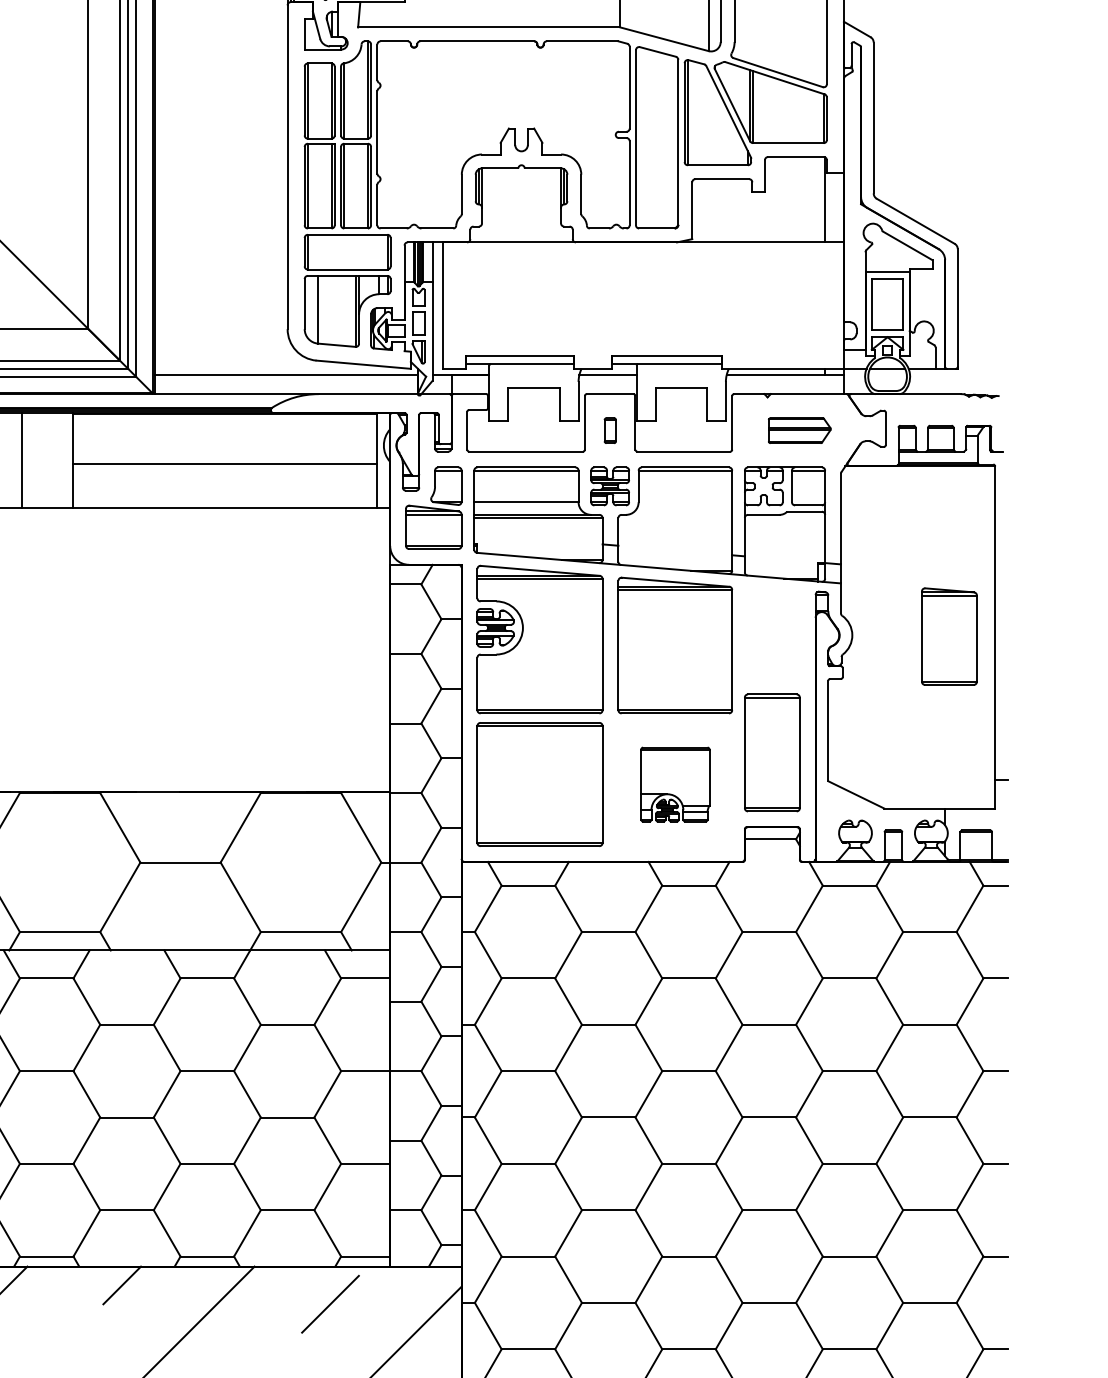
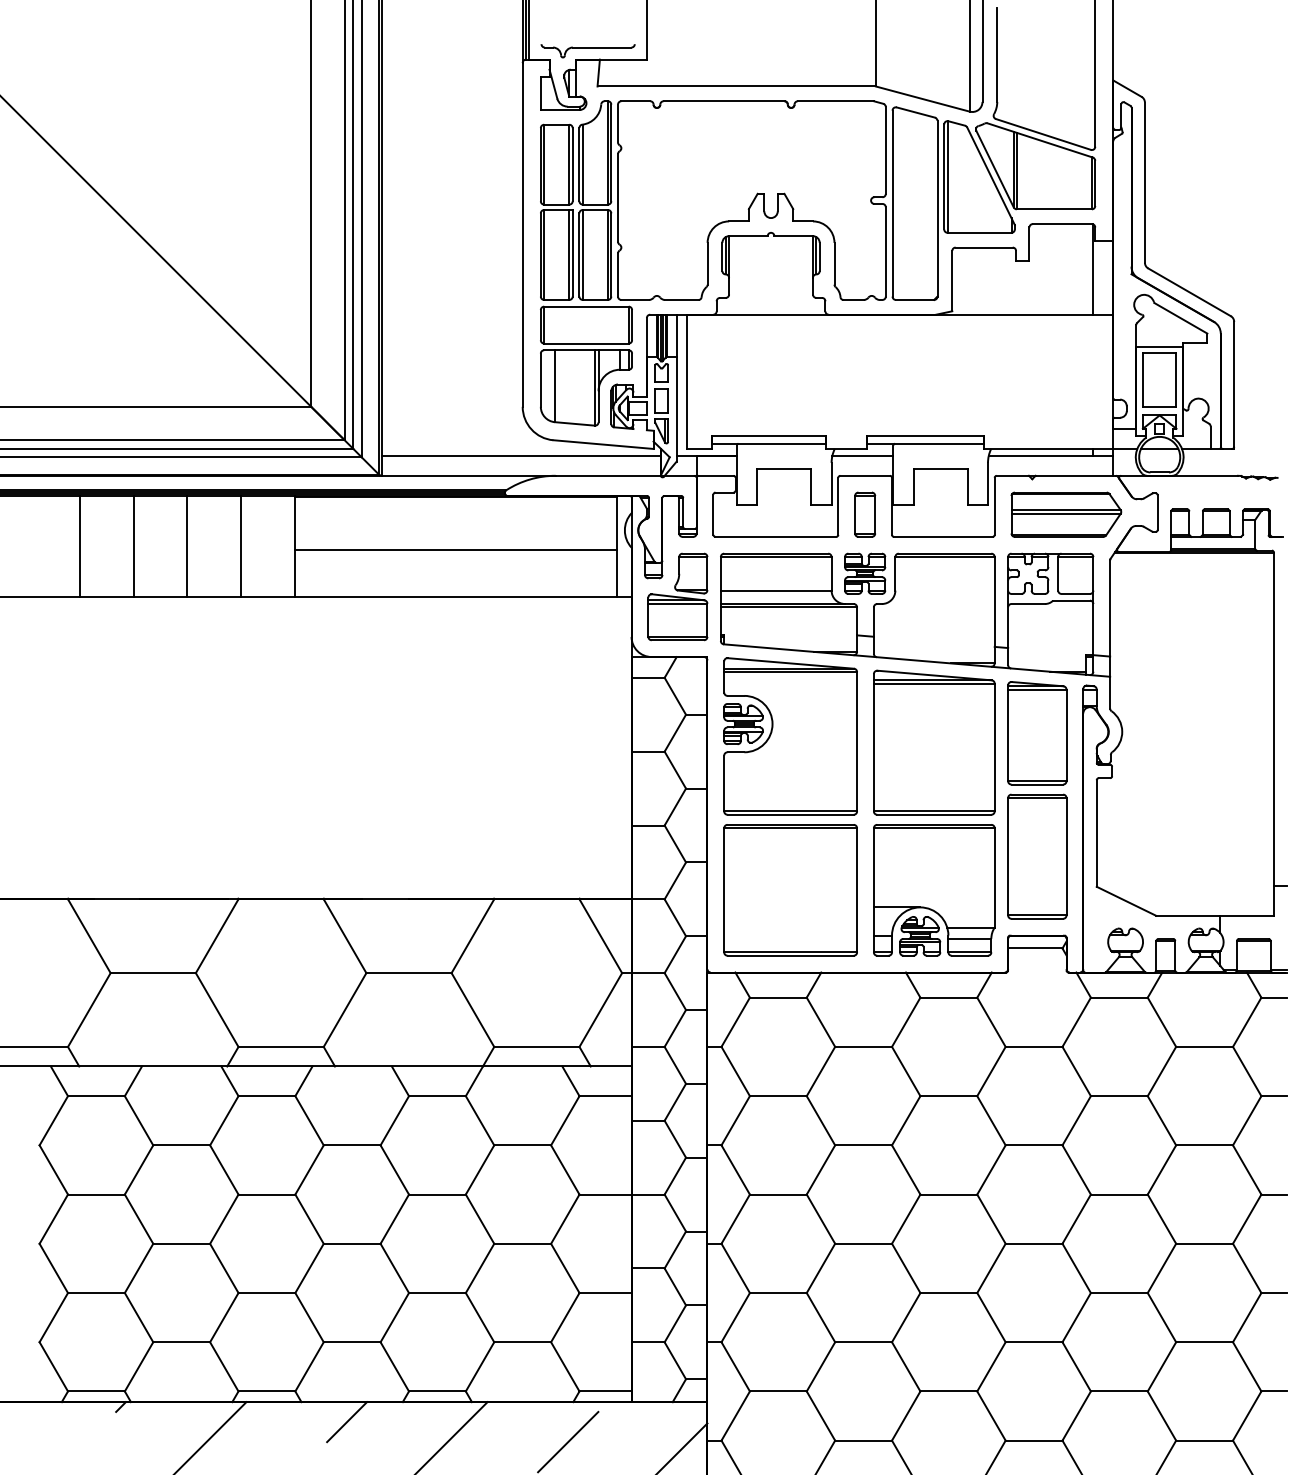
part: (610, 430) -> (865, 514), size x1.67
part: (799, 430) -> (1066, 514), size x1.67
part: (949, 636) -> (1037, 733), moved
part: (675, 784) -> (934, 890), size x1.67

